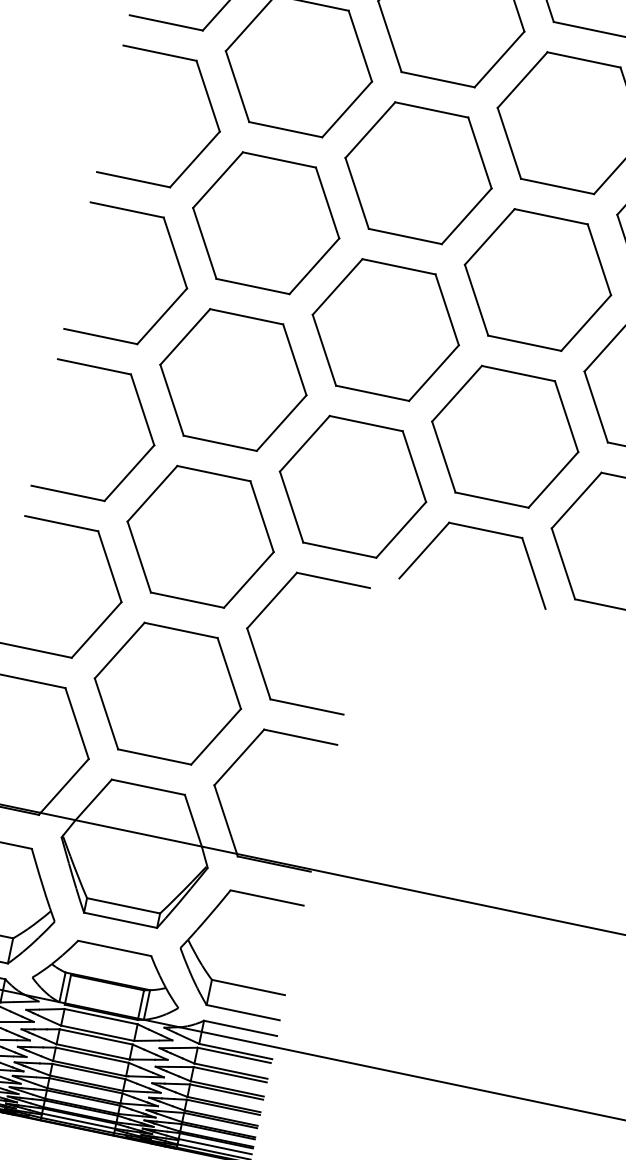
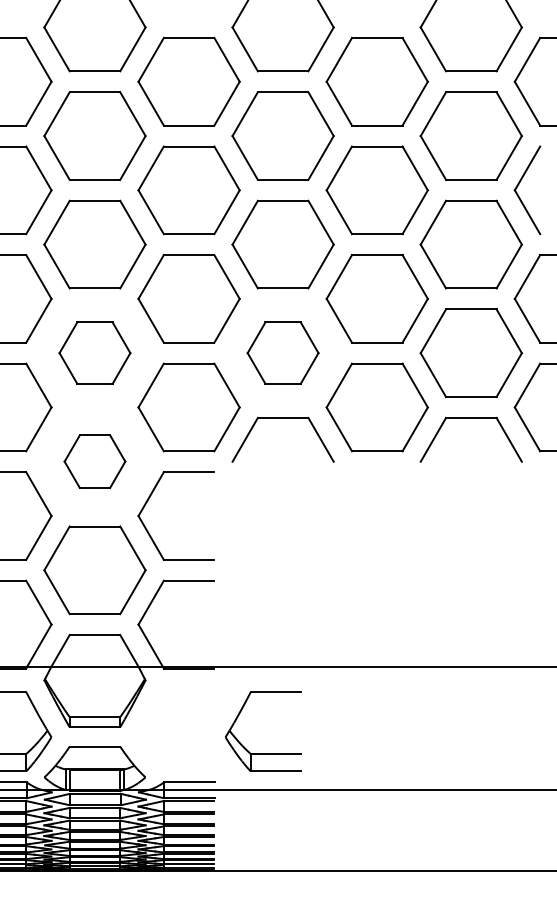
part: (232, 378) -> (94, 352), size x0.7
part: (504, 435) -> (282, 352), size x0.7
part: (200, 536) -> (94, 461), size x0.6
part: (230, 982) -> (263, 753), moved

